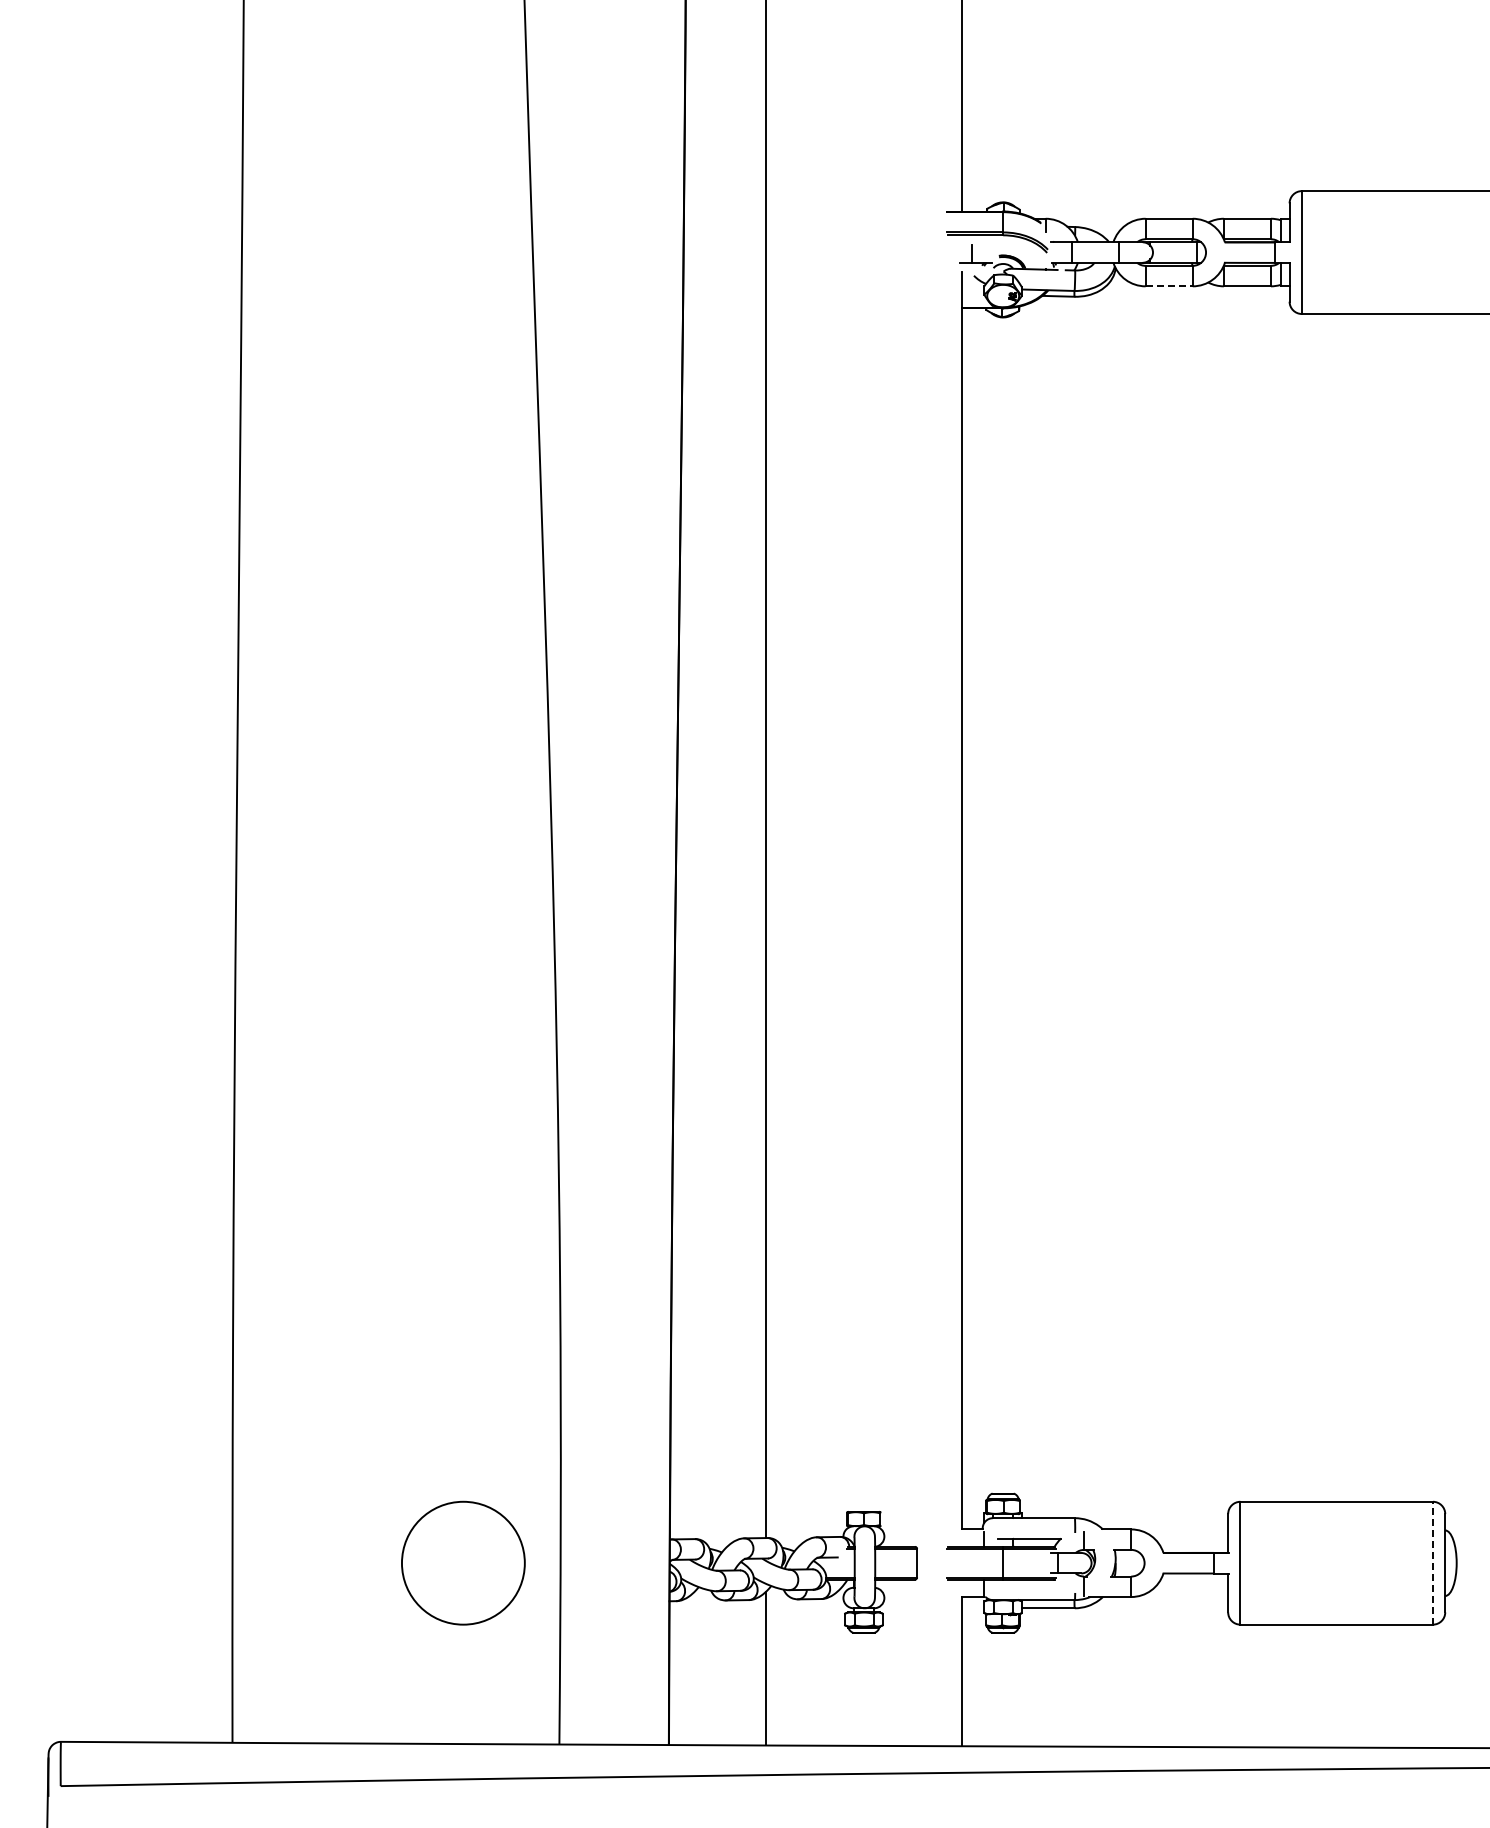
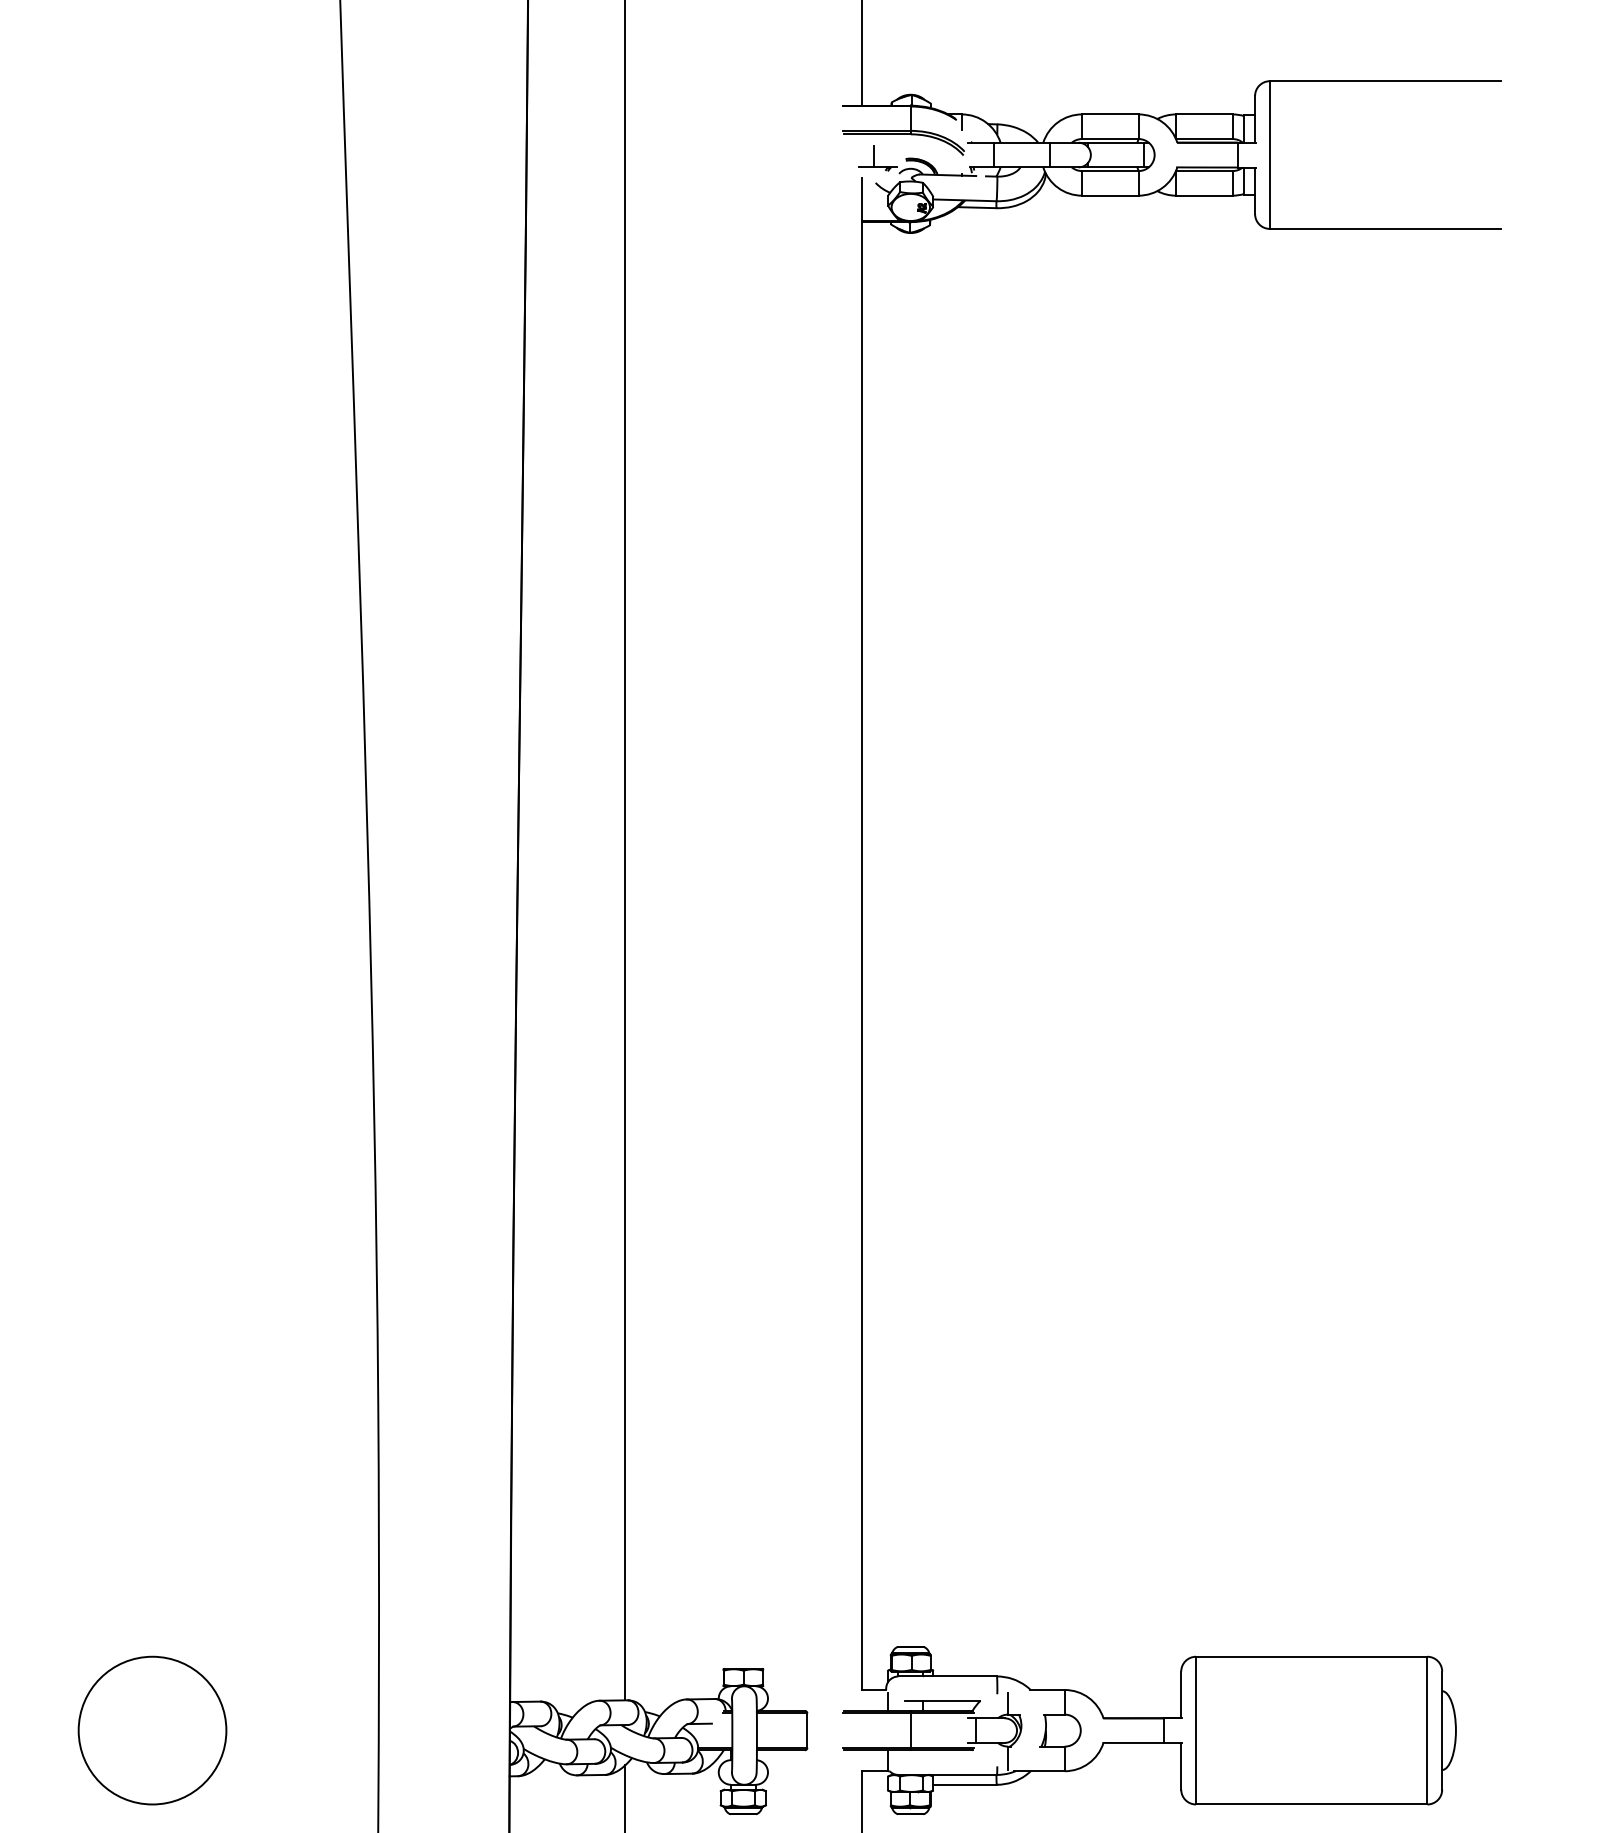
line: (1169, 286) -> (1110, 195), dashed -> solid
circle: (463, 1562) -> (152, 1729), moved
line: (1432, 1562) -> (1426, 1729), dashed -> solid

